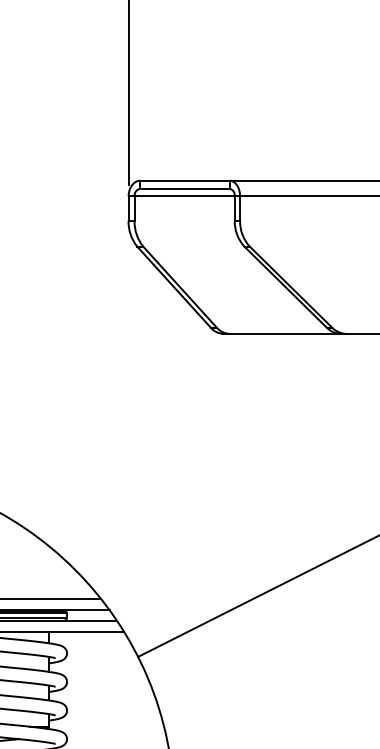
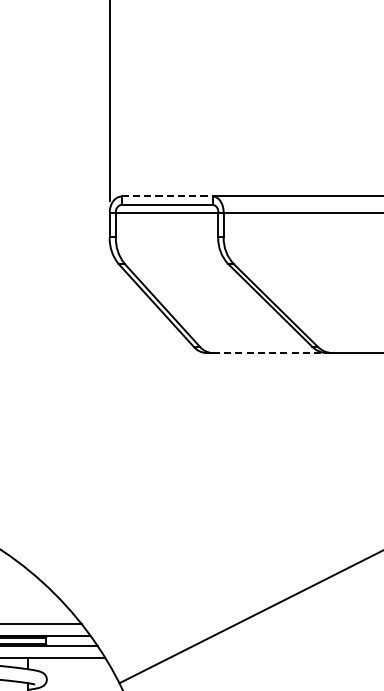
line: (184, 180) -> (166, 196), solid -> dashed
line: (285, 333) -> (270, 352), solid -> dashed

